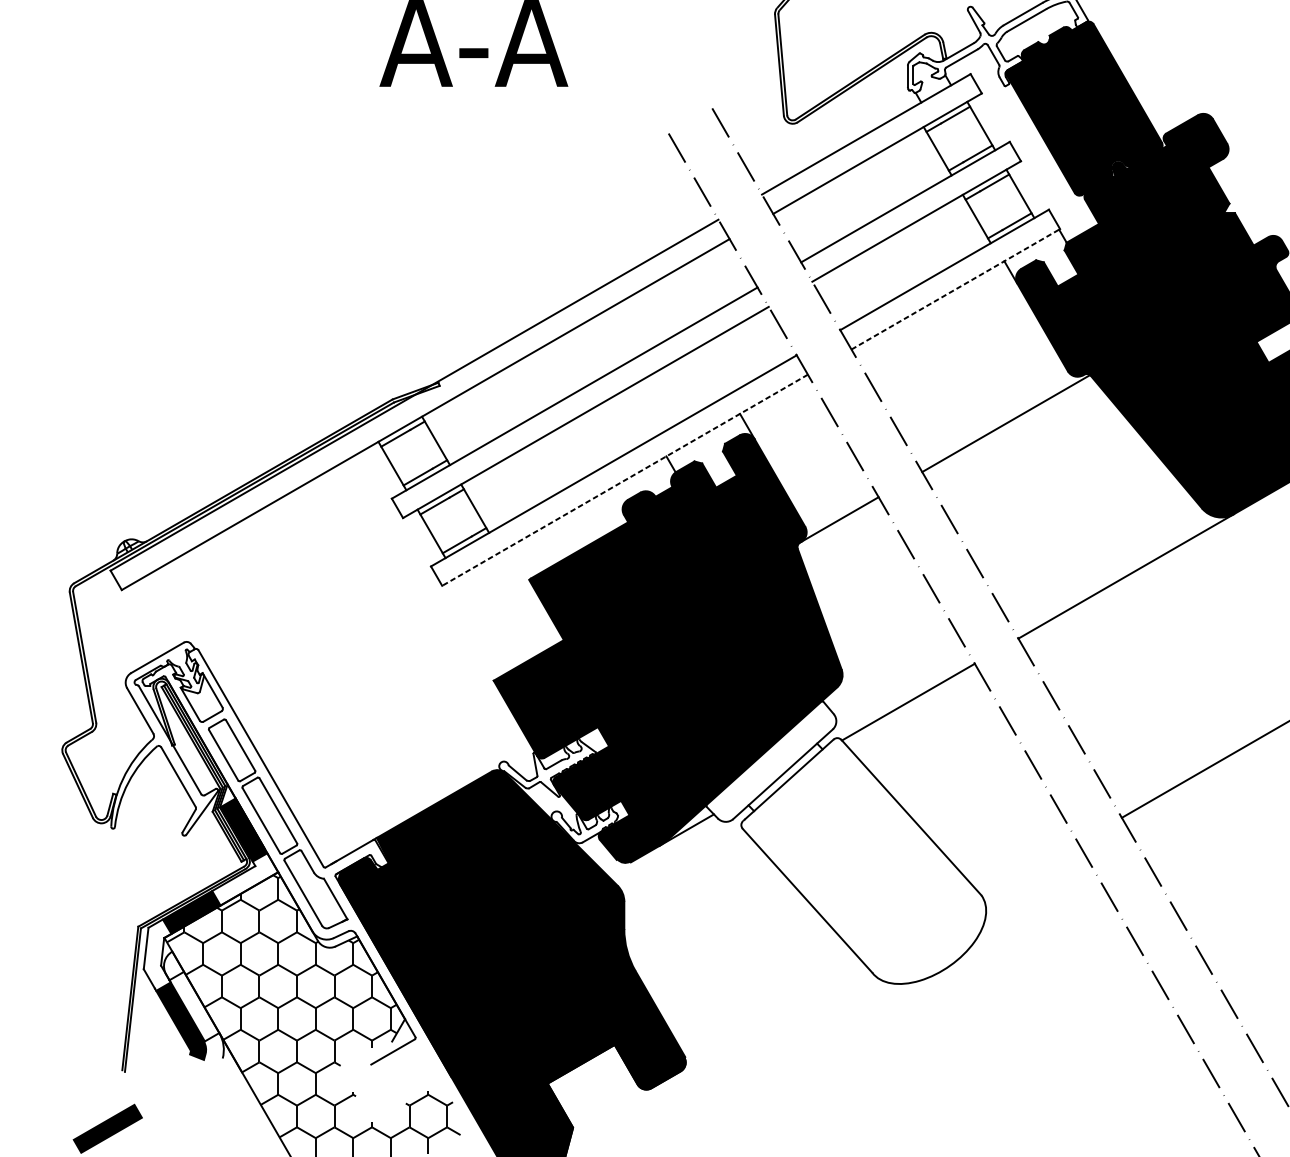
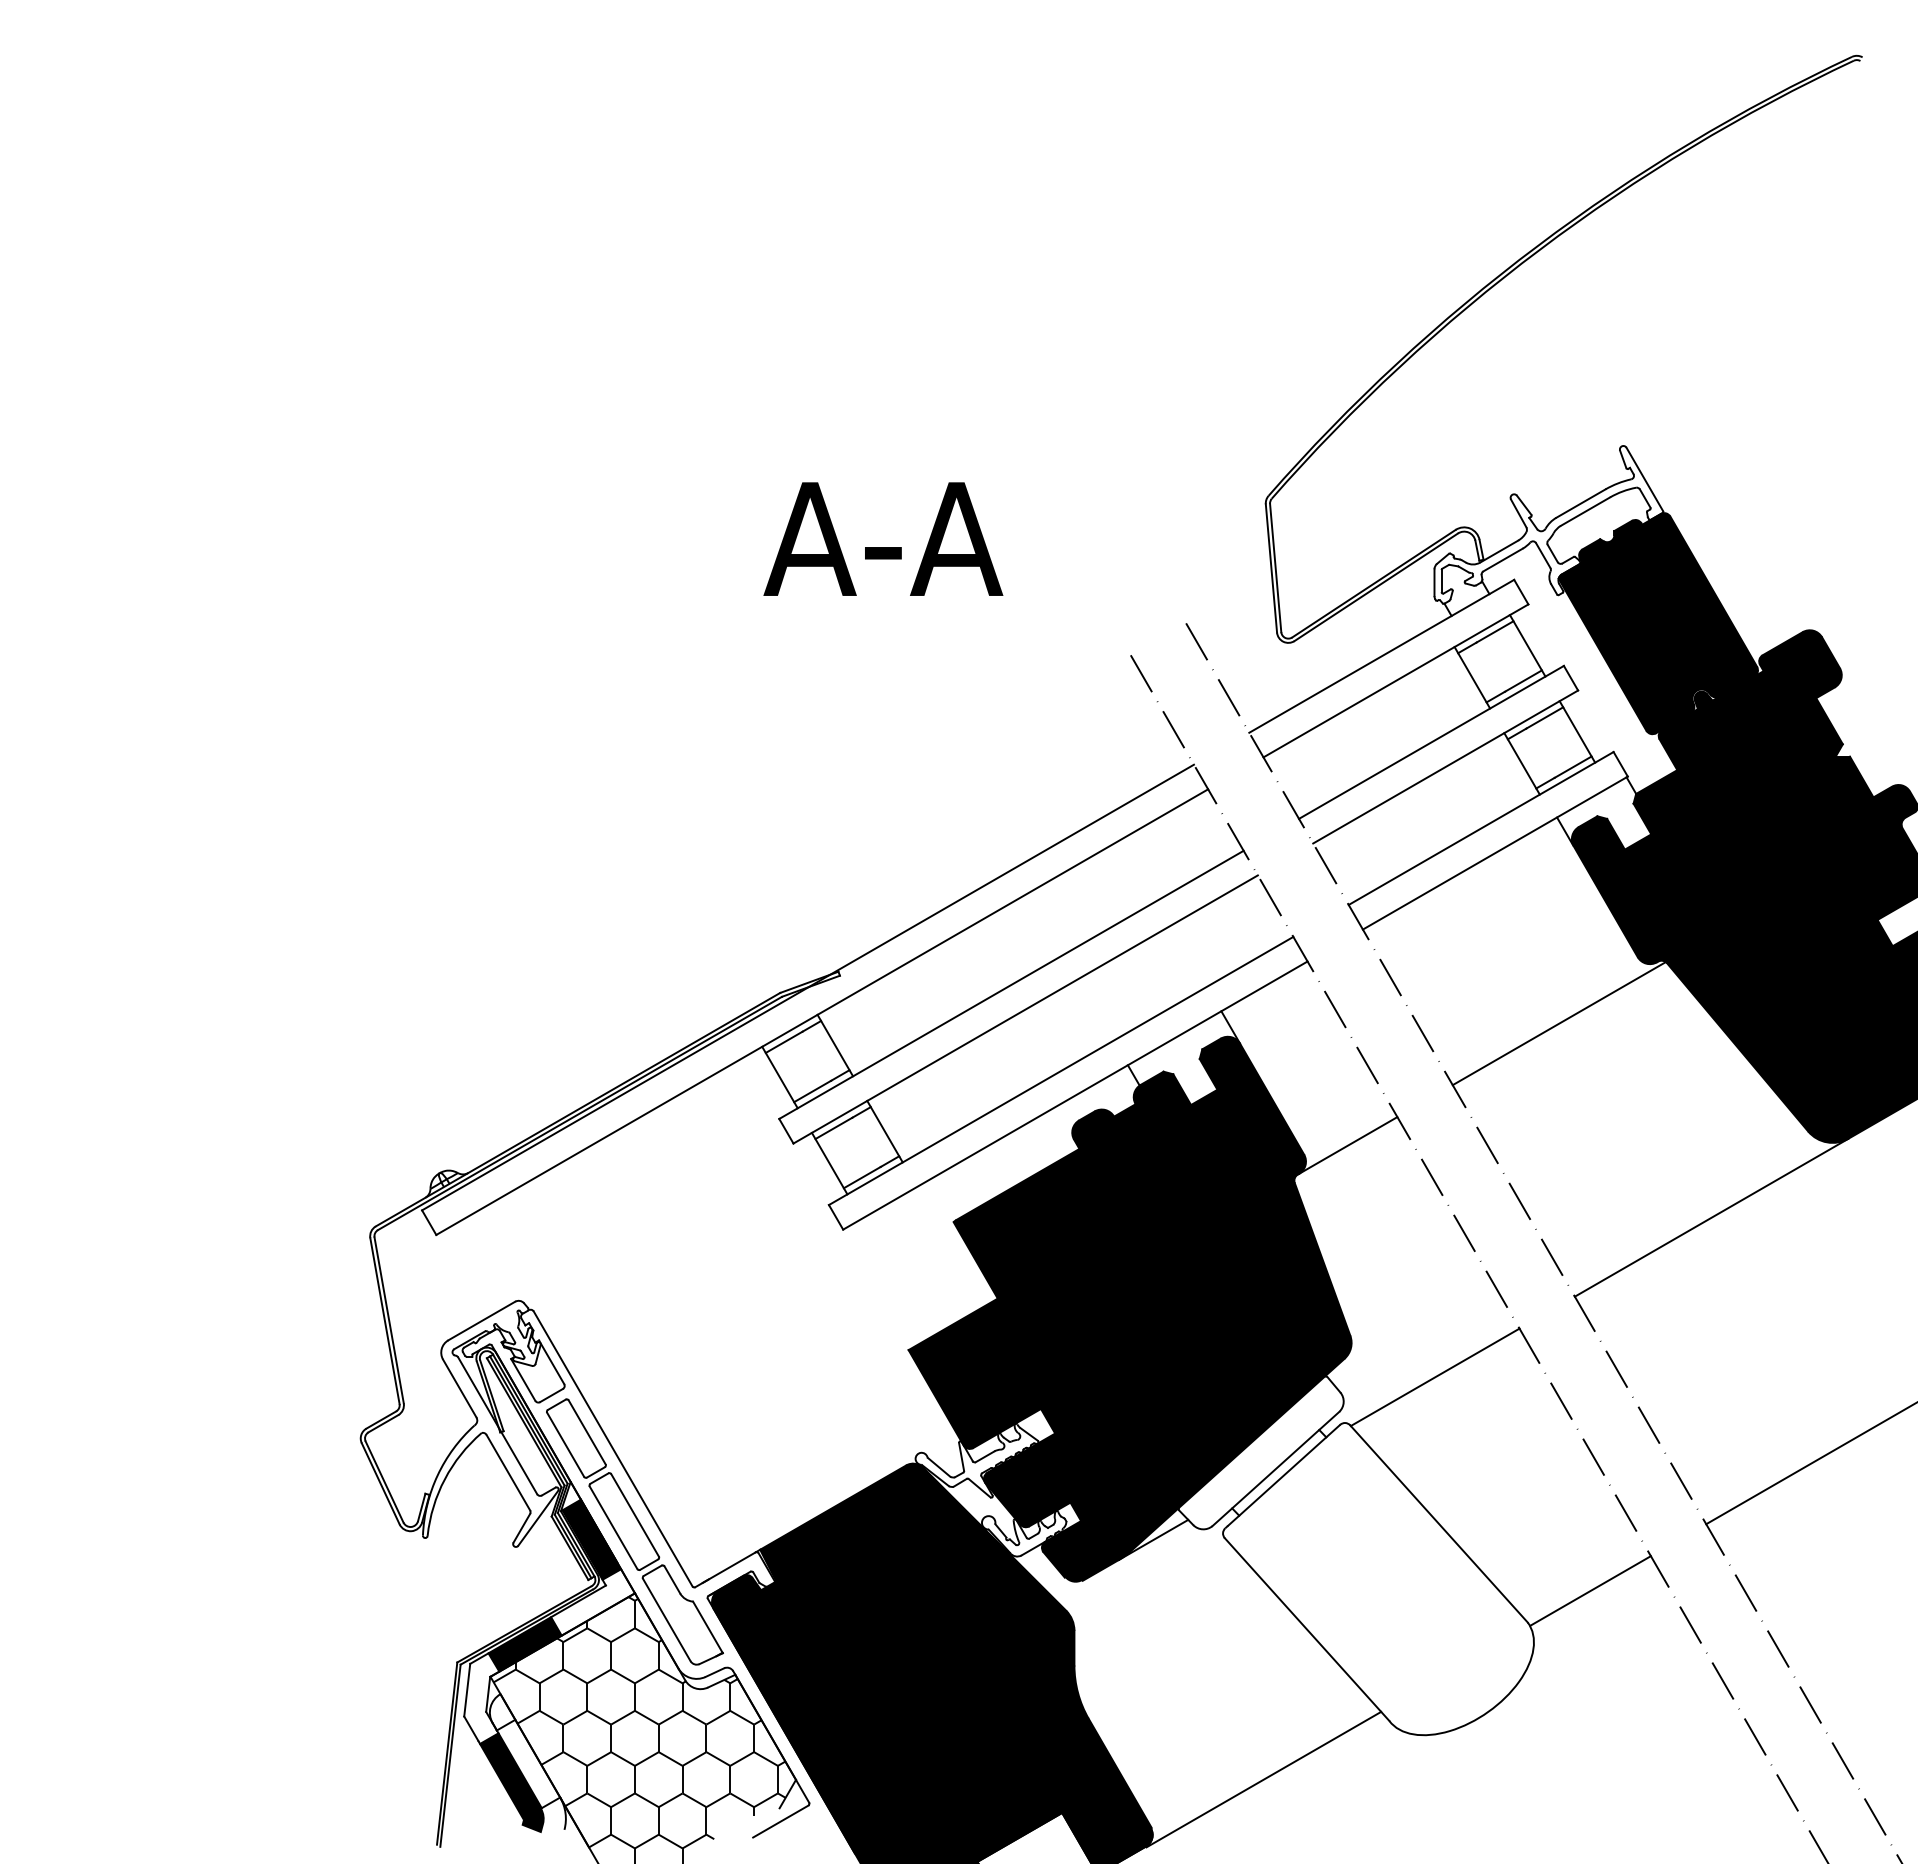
line: (955, 289) -> (1495, 853), dashed -> solid
line: (624, 480) -> (1074, 1095), dashed -> solid
line: (1030, 870) -> (1590, 1590), added
line: (773, 1018) -> (1263, 1779), added

